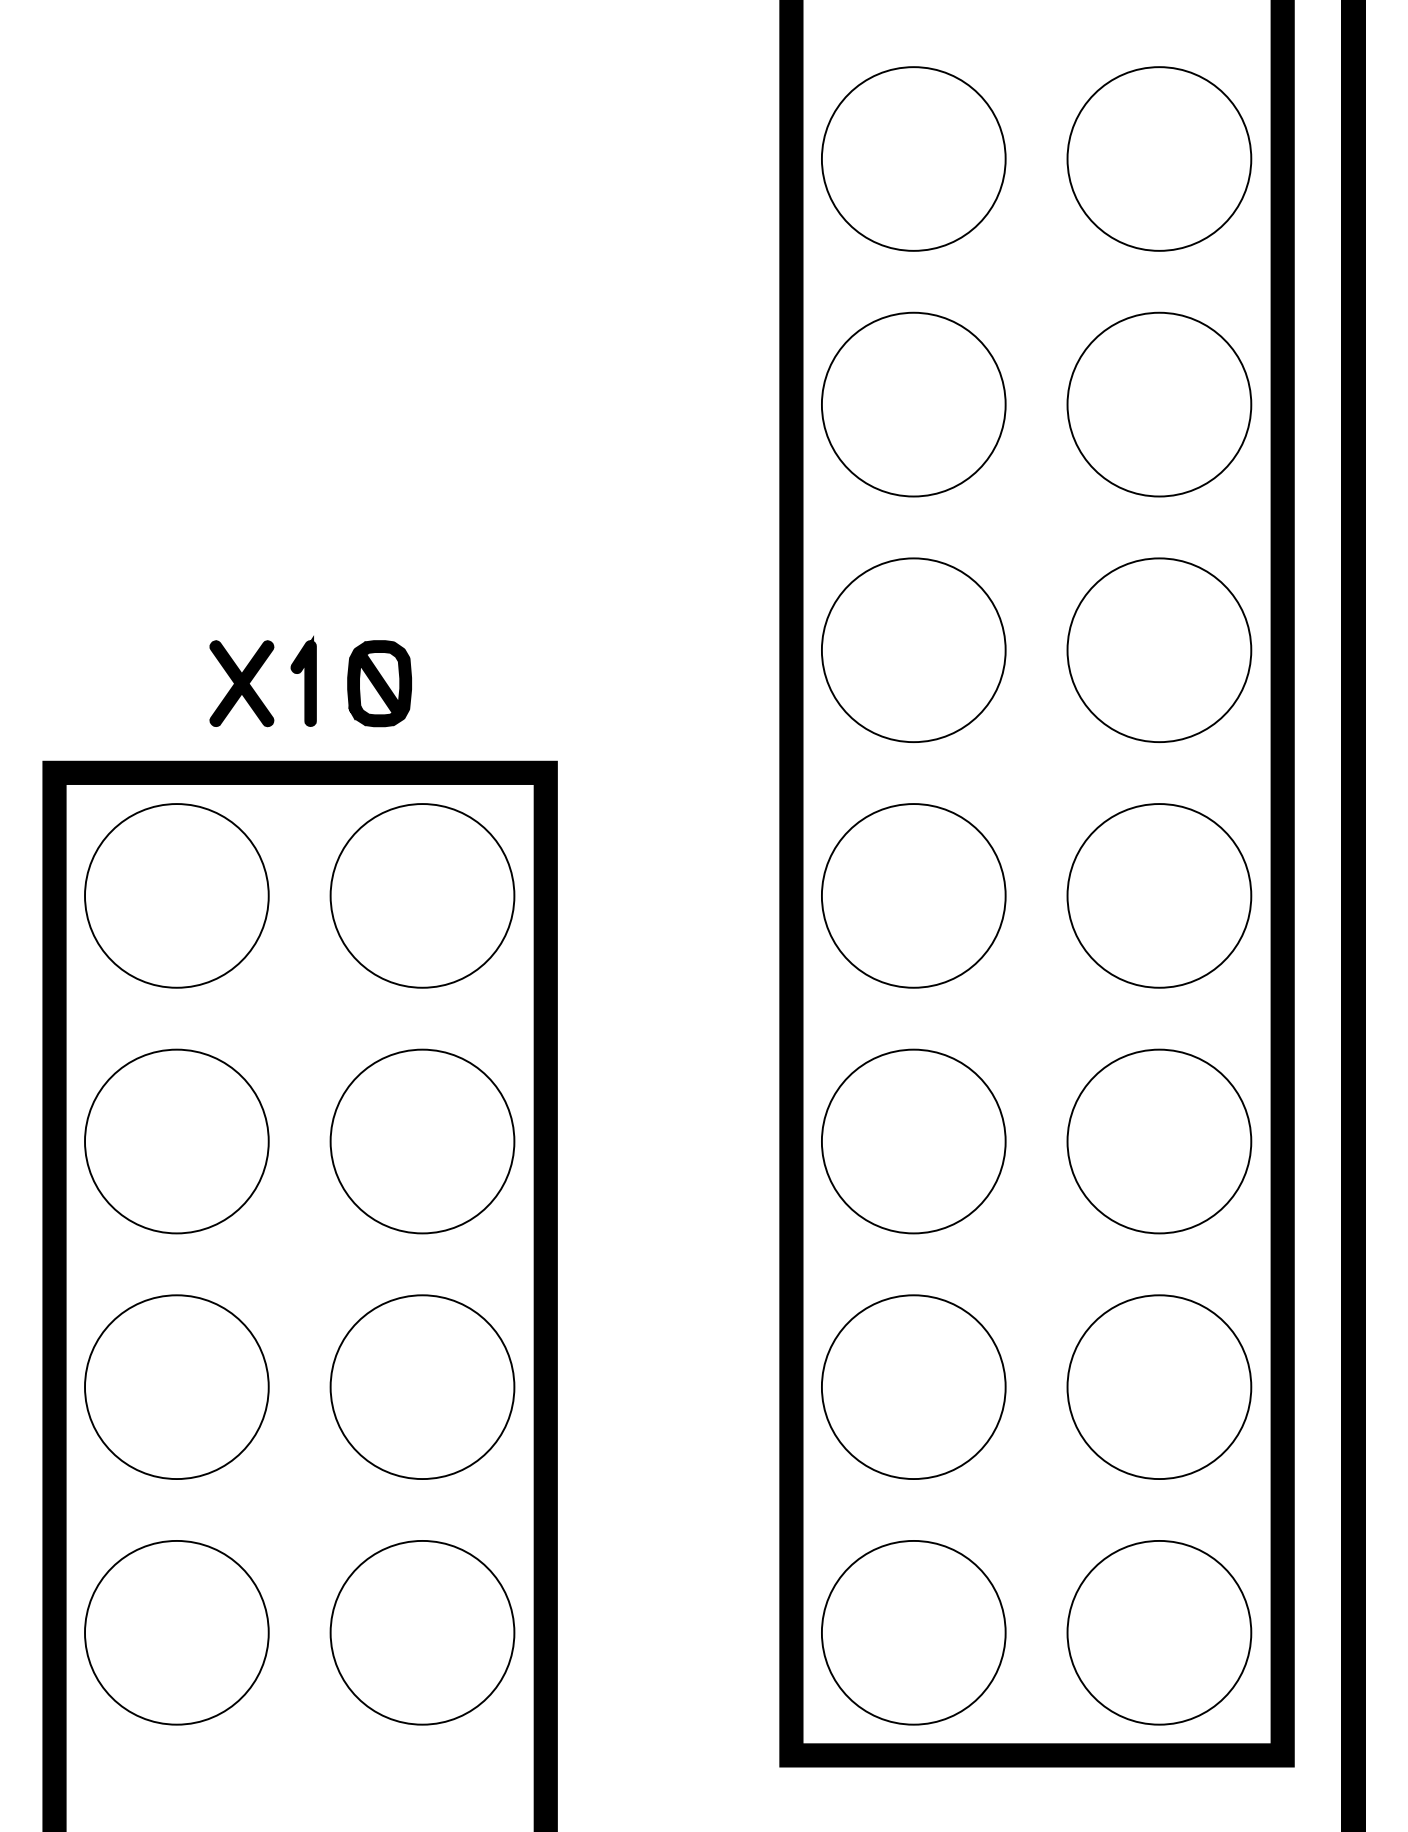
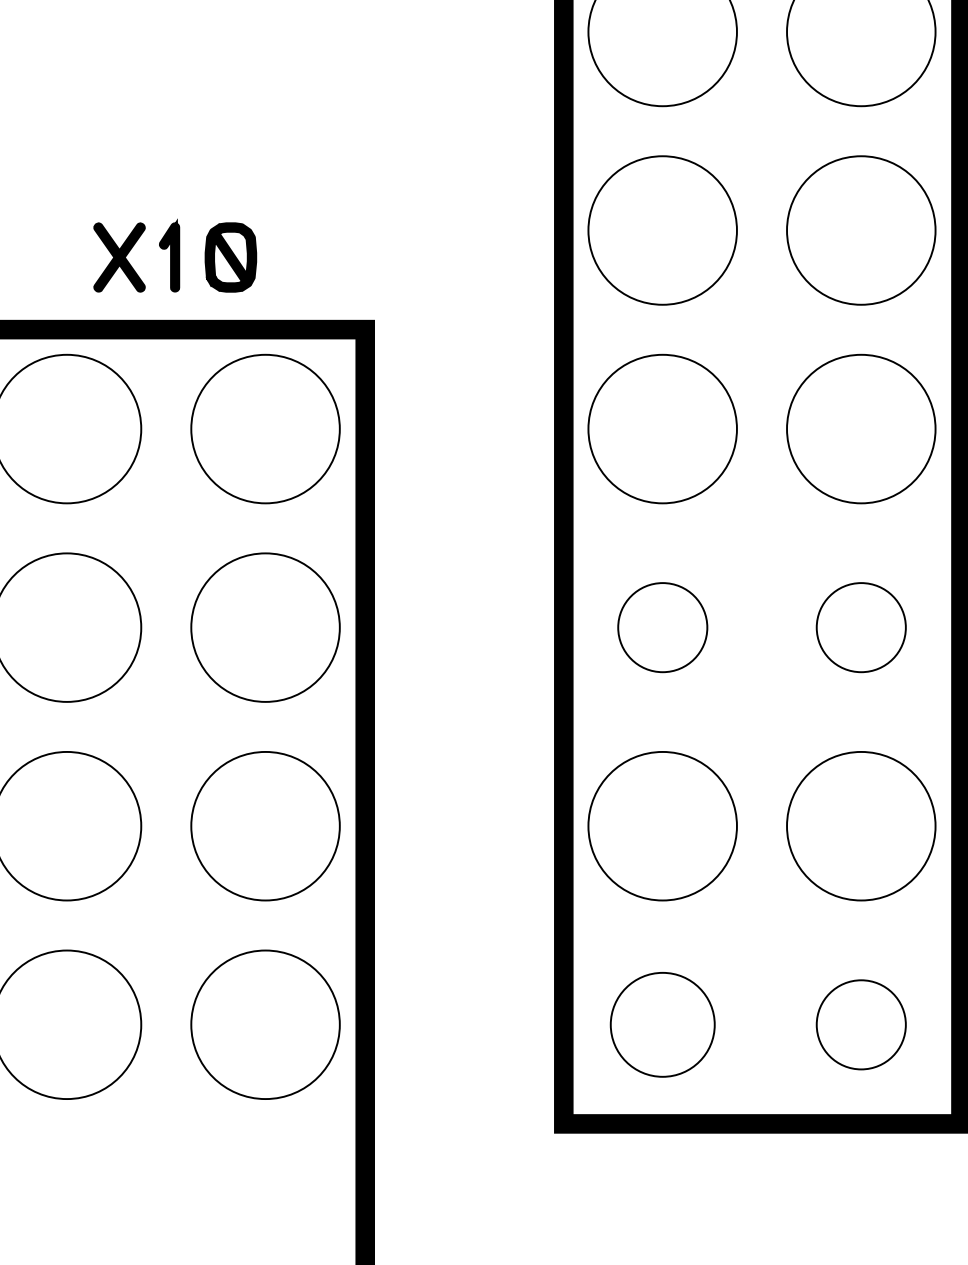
part: (913, 1141) -> (662, 627), size x0.6
part: (1159, 1141) -> (861, 627), size x0.6
part: (913, 1632) -> (662, 1024), size x0.7
part: (1159, 1632) -> (861, 1024), size x0.6

